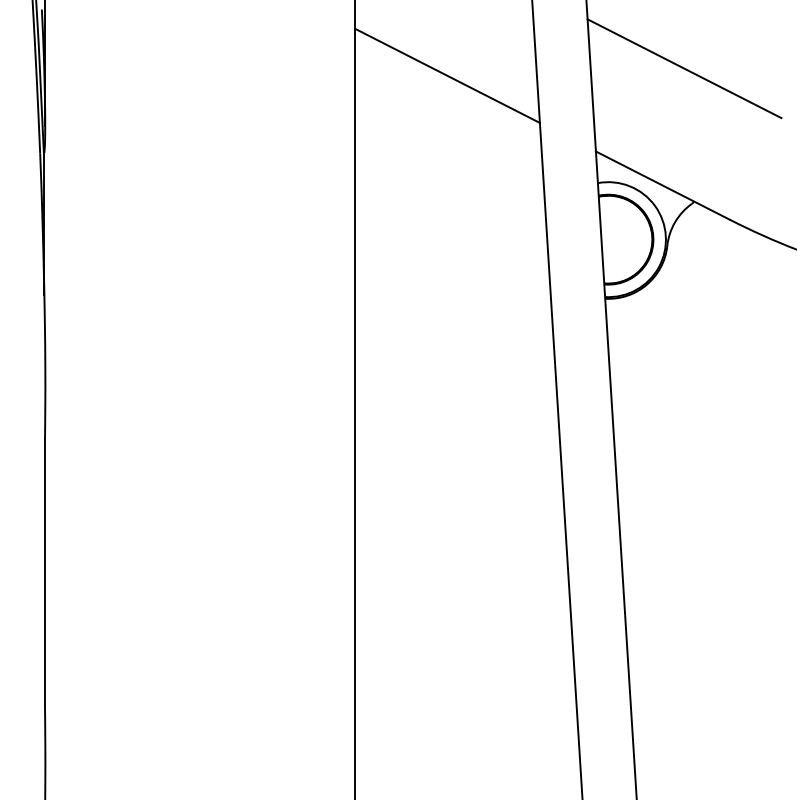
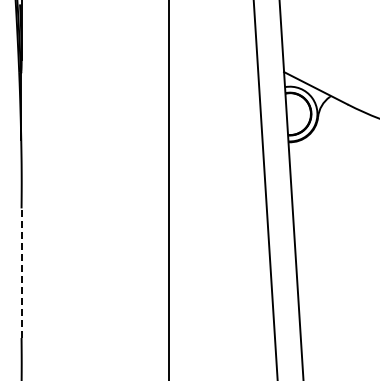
line: (684, 68) -> (326, 32), removed
line: (447, 74) -> (213, 35), removed
line: (44, 574) -> (21, 273), solid -> dashed

